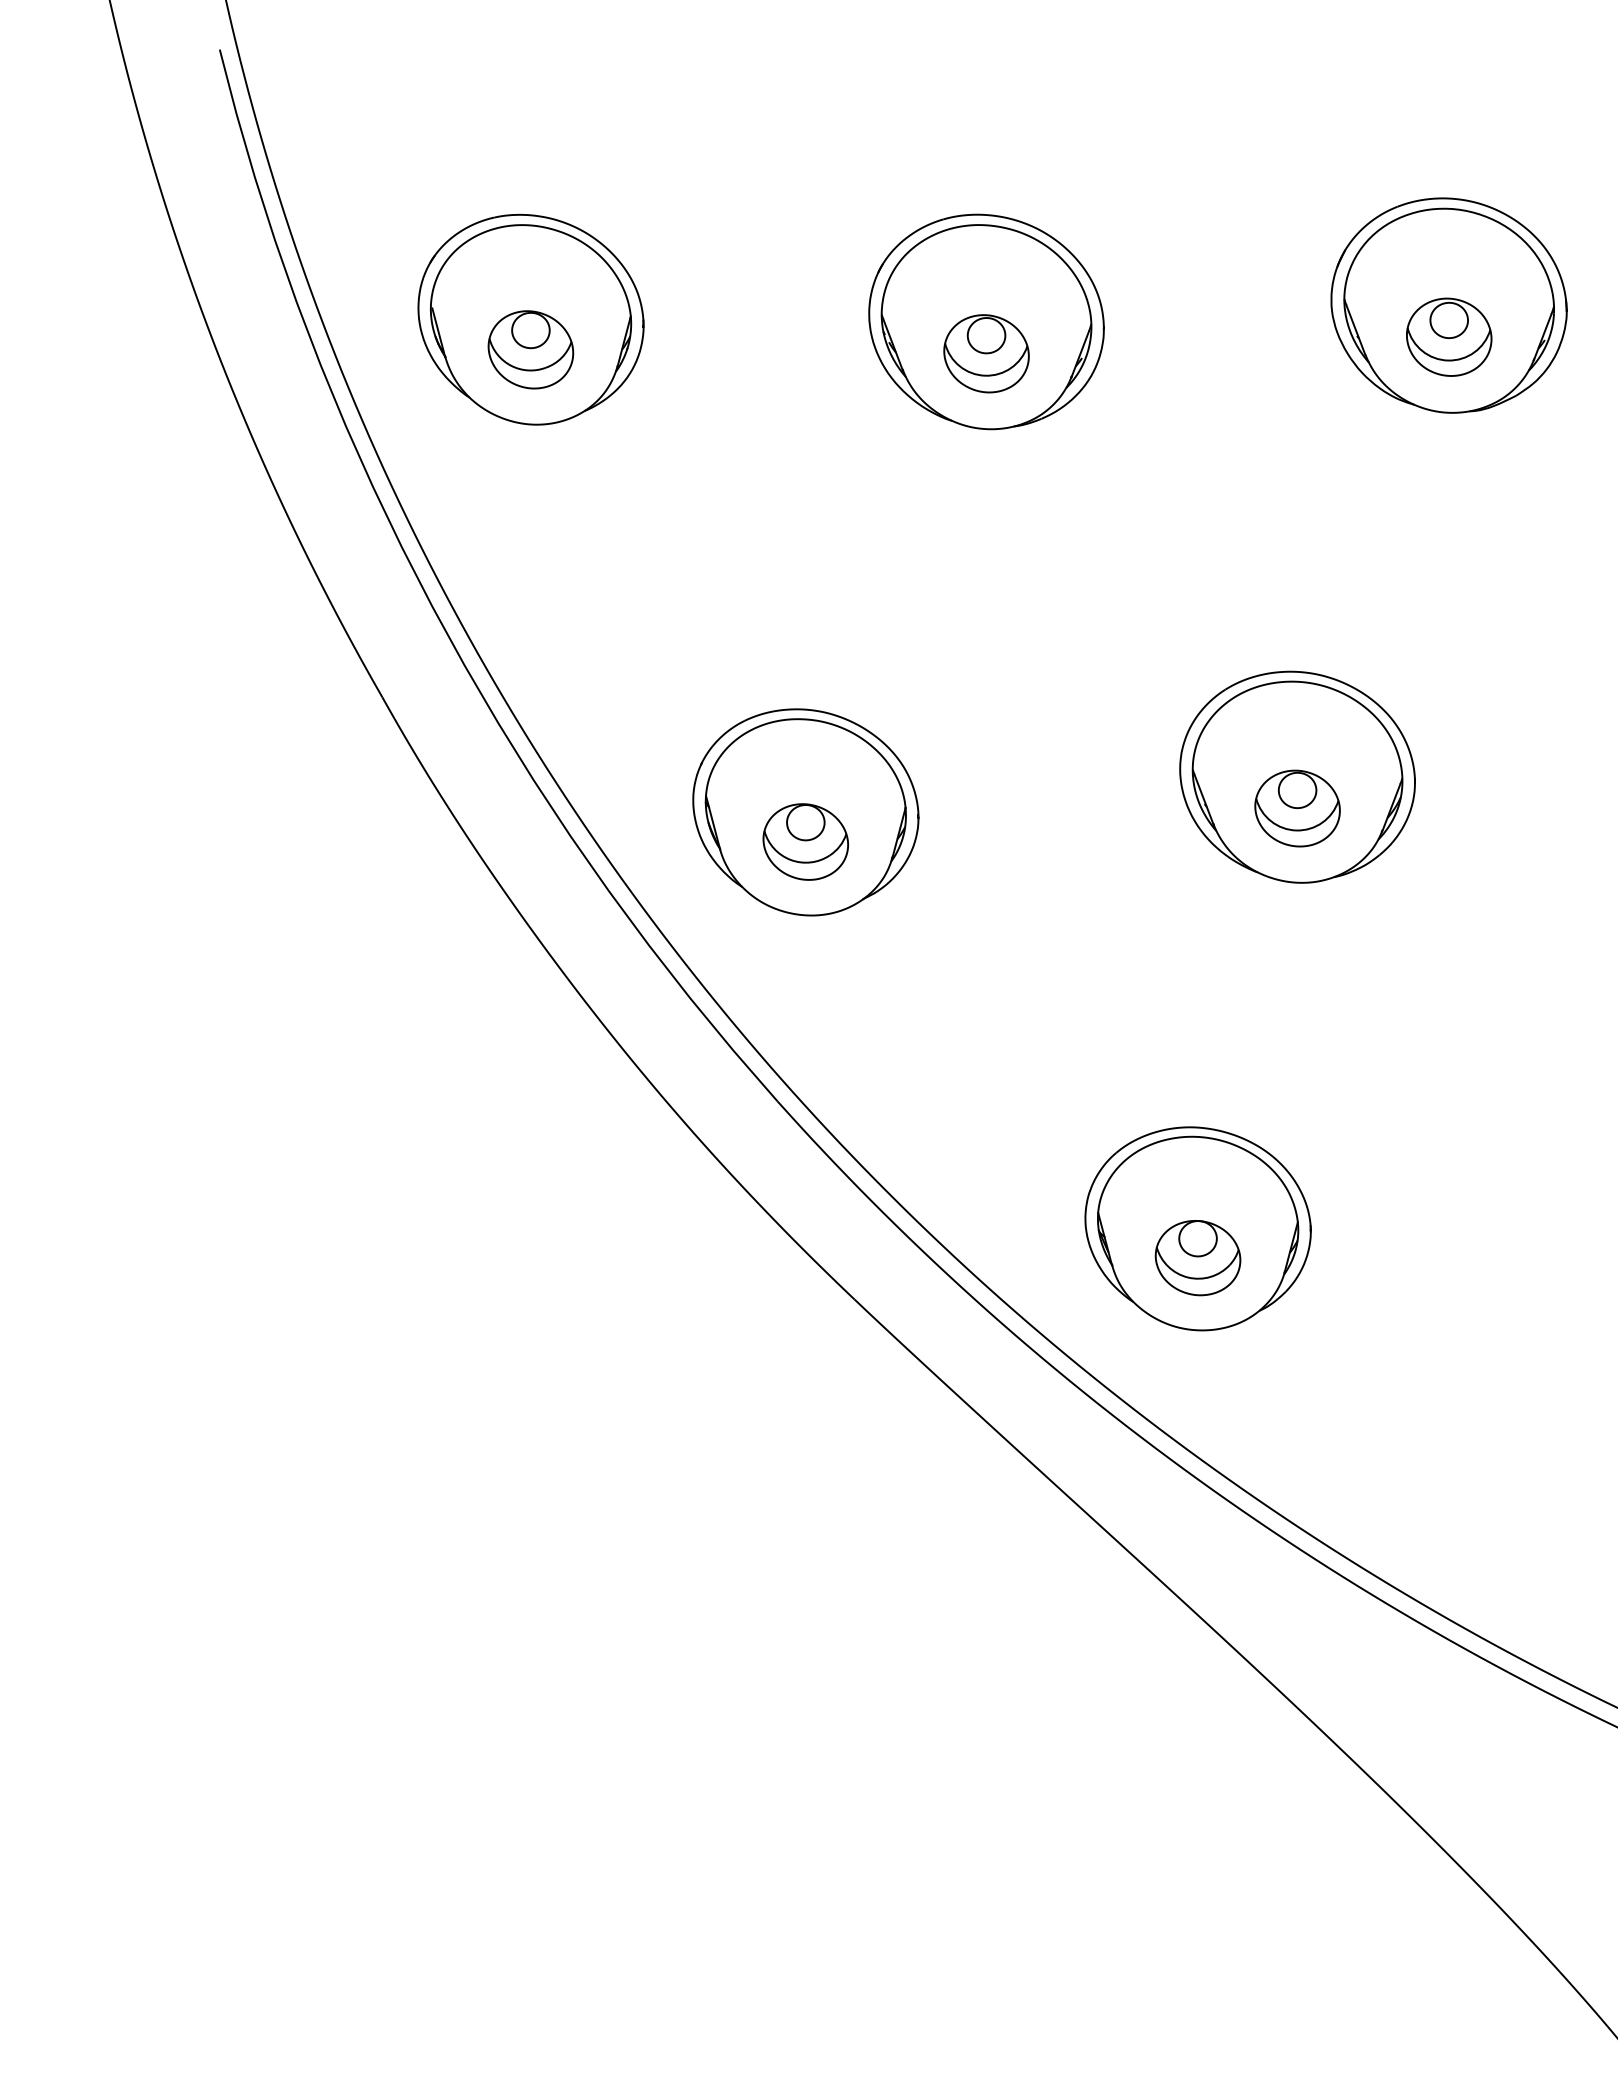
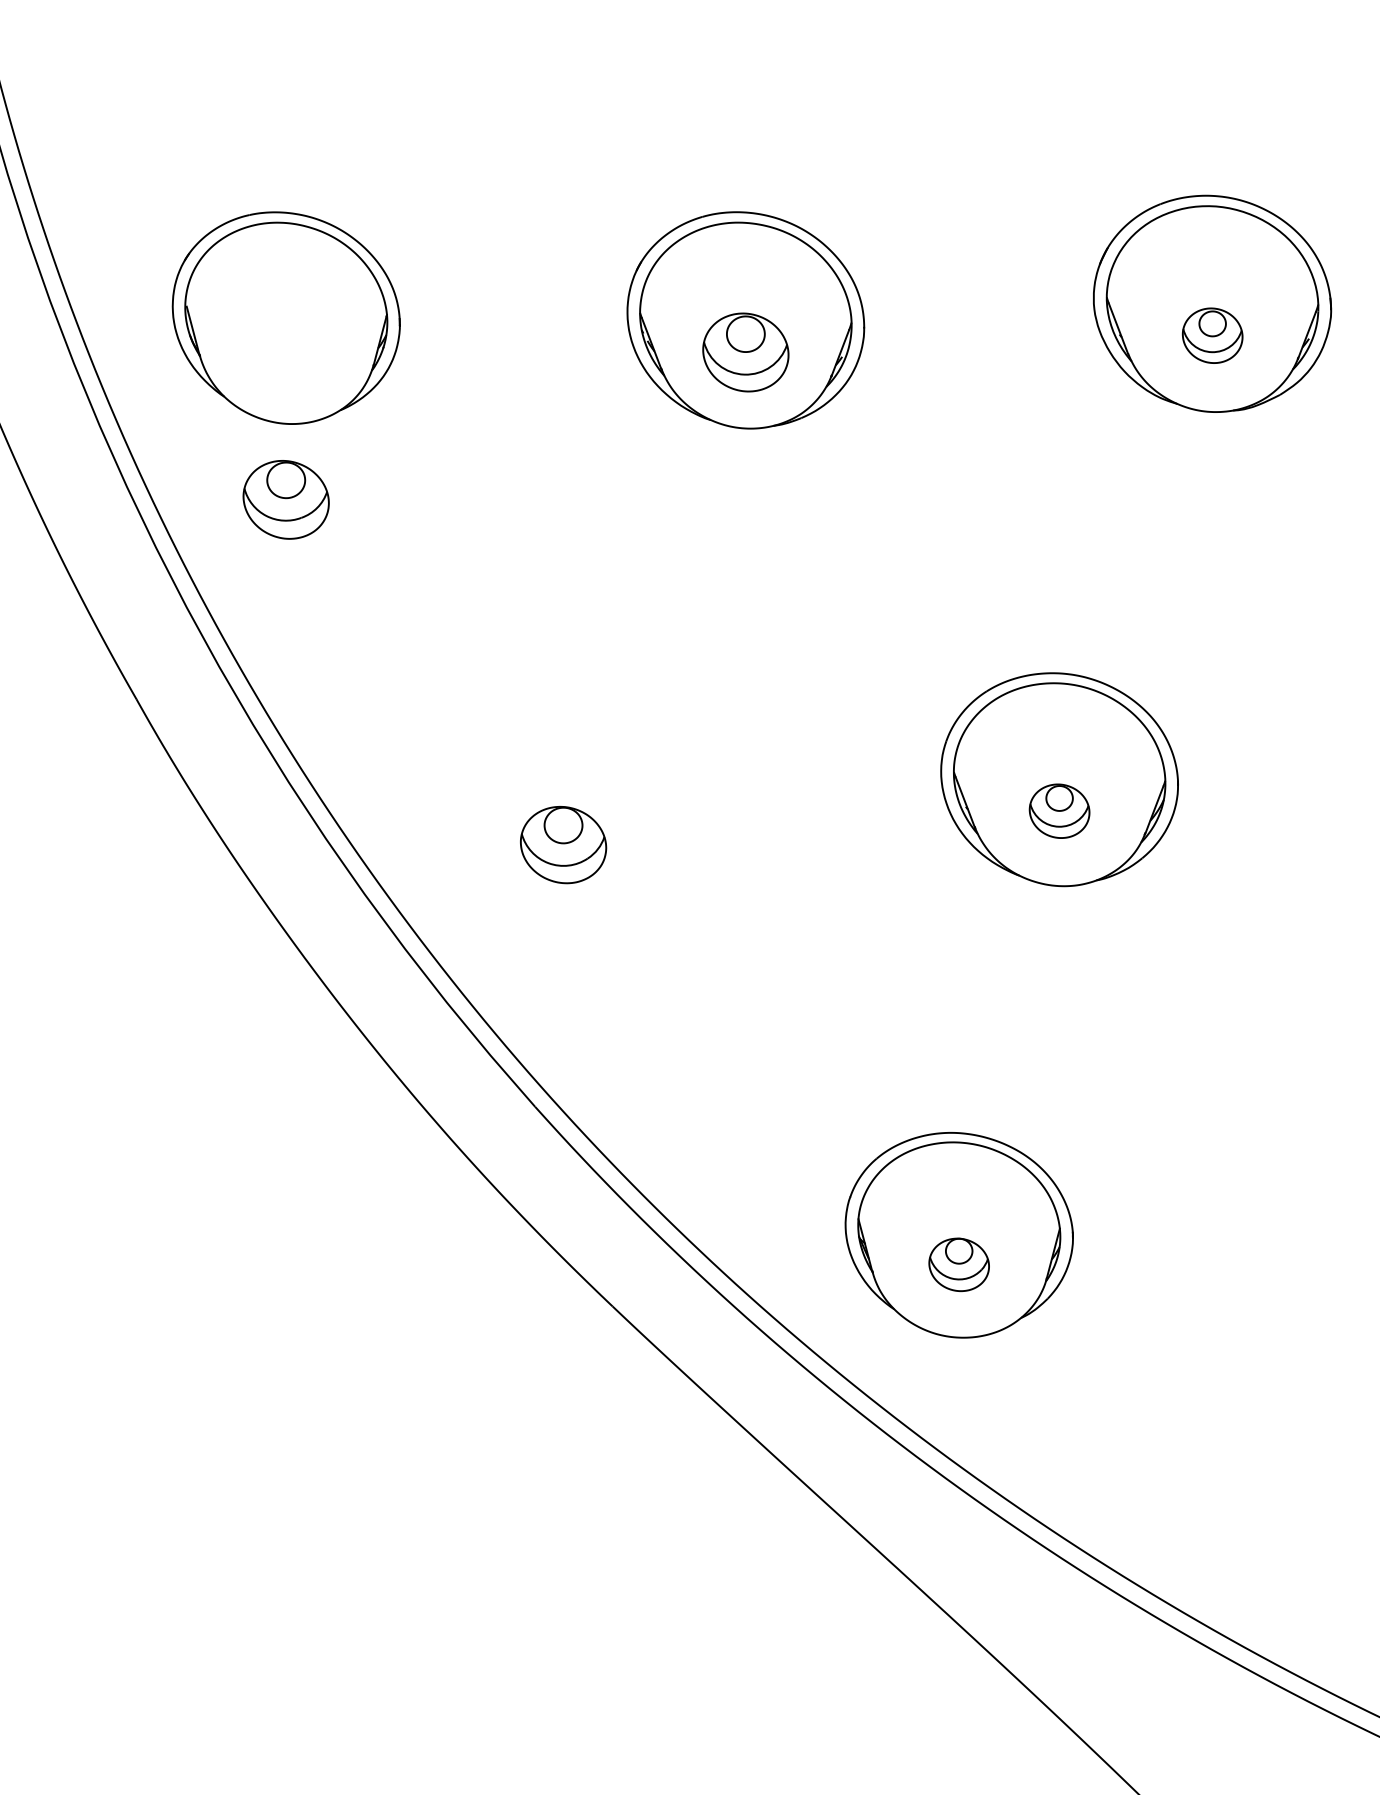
part: (1449, 336) -> (1212, 335), size x0.7
part: (530, 349) -> (285, 499), moved
part: (1297, 808) -> (1059, 811), size x0.7
part: (805, 812) -> (563, 815), removed
part: (1197, 1258) -> (958, 1265), size x0.7

